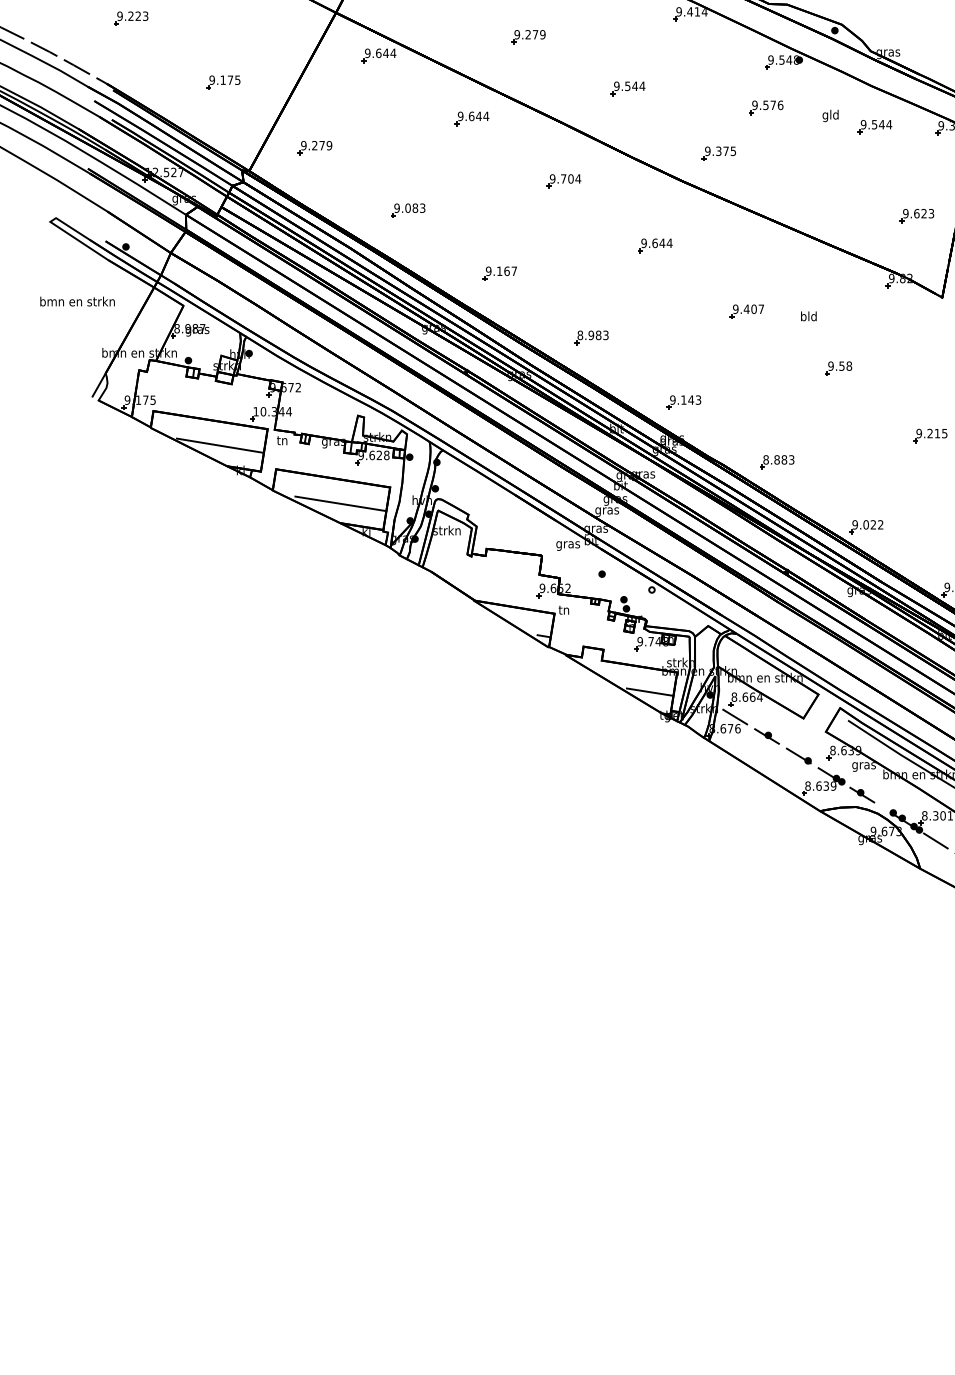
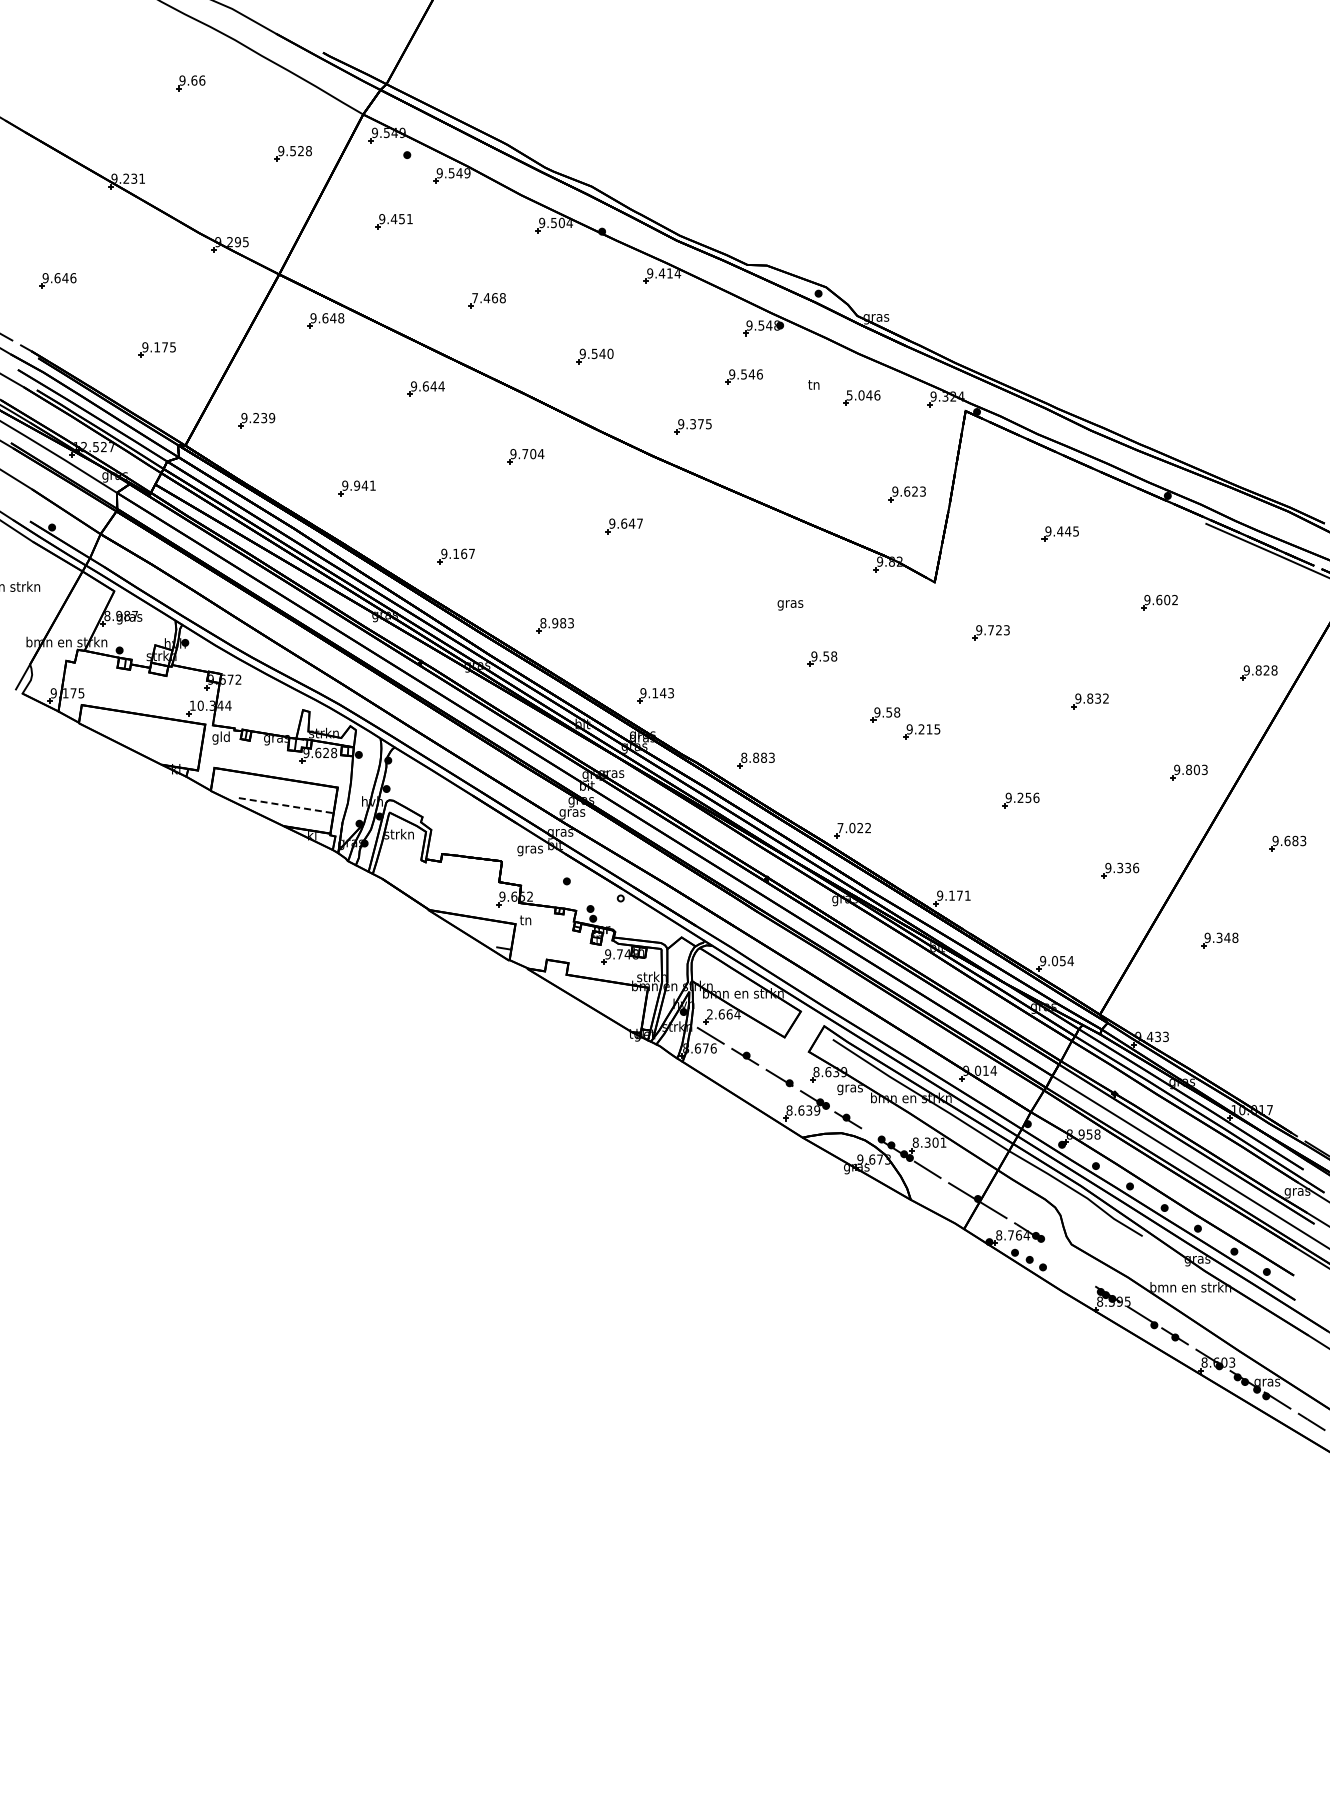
text: (138, 16) -> (65, 278), 9.223 -> 9.646
text: (529, 35) -> (488, 298), 9.279 -> 7.468
text: (393, 53) -> (341, 318), 9.644 -> 9.648
text: (642, 85) -> (610, 353), 9.544 -> 9.540
text: (772, 105) -> (751, 374), 9.576 -> 9.546
text: (830, 115) -> (813, 385), gld -> tn
text: (876, 124) -> (863, 395), 9.544 -> 5.046
text: (322, 146) -> (264, 418), 9.279 -> 9.239
text: (414, 208) -> (364, 485), 9.083 -> 9.941
text: (669, 243) -> (639, 523), 9.644 -> 9.647
part: (746, 311) -> (723, 597), removed
text: (808, 317) -> (790, 603), bld -> gras
part: (896, 419) -> (885, 714), added
text: (281, 441) -> (220, 737), tn -> gld
line: (219, 444) -> (153, 741), removed
line: (339, 503) -> (283, 805), solid -> dashed
text: (855, 524) -> (840, 827), 9.022 -> 7.022
line: (648, 691) -> (617, 1008), removed
text: (734, 697) -> (709, 1014), 8.664 -> 2.664

